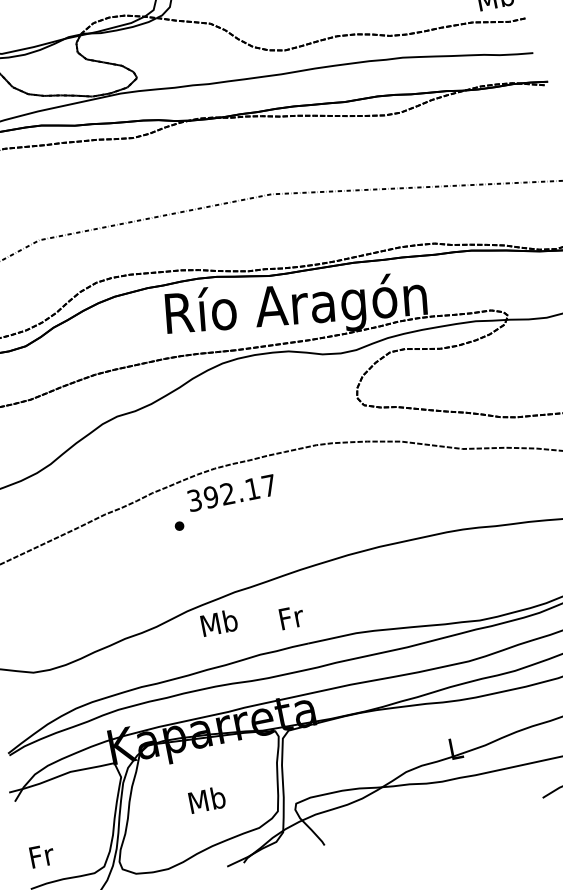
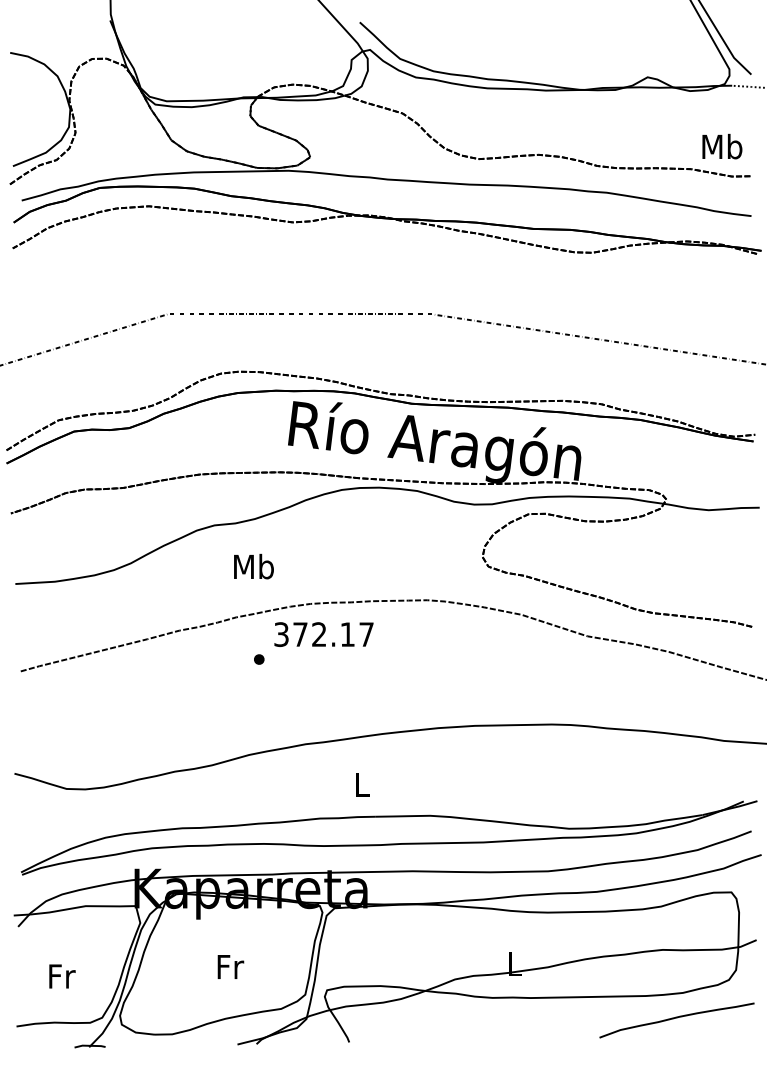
text: (211, 497) -> (300, 634), 392.17 -> 372.17
text: (292, 617) -> (363, 784), Fr -> L
text: (218, 622) -> (253, 566), moved
text: (207, 799) -> (230, 966), Mb -> Fr
text: (42, 855) -> (62, 976), moved

